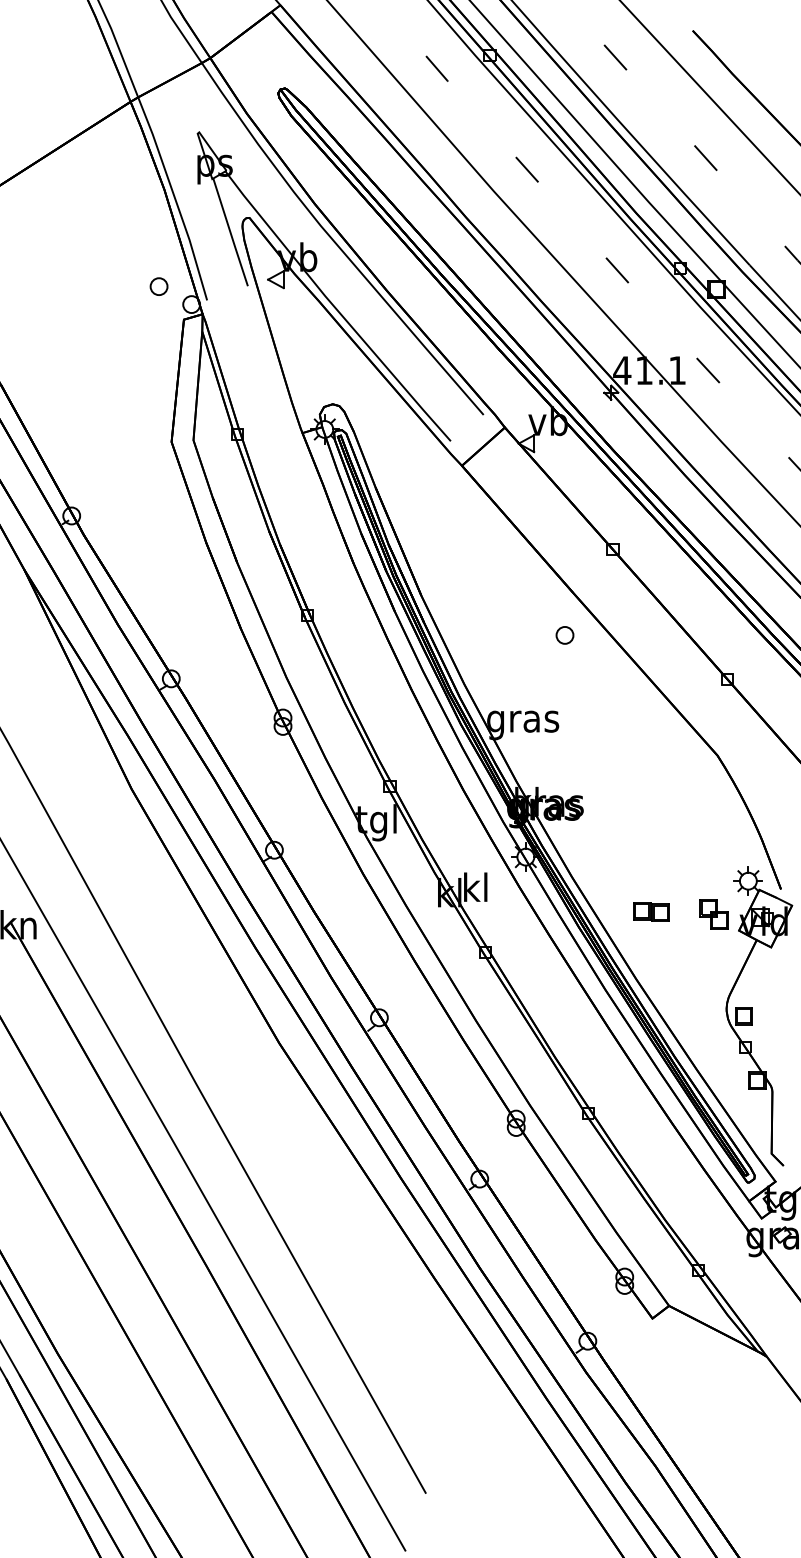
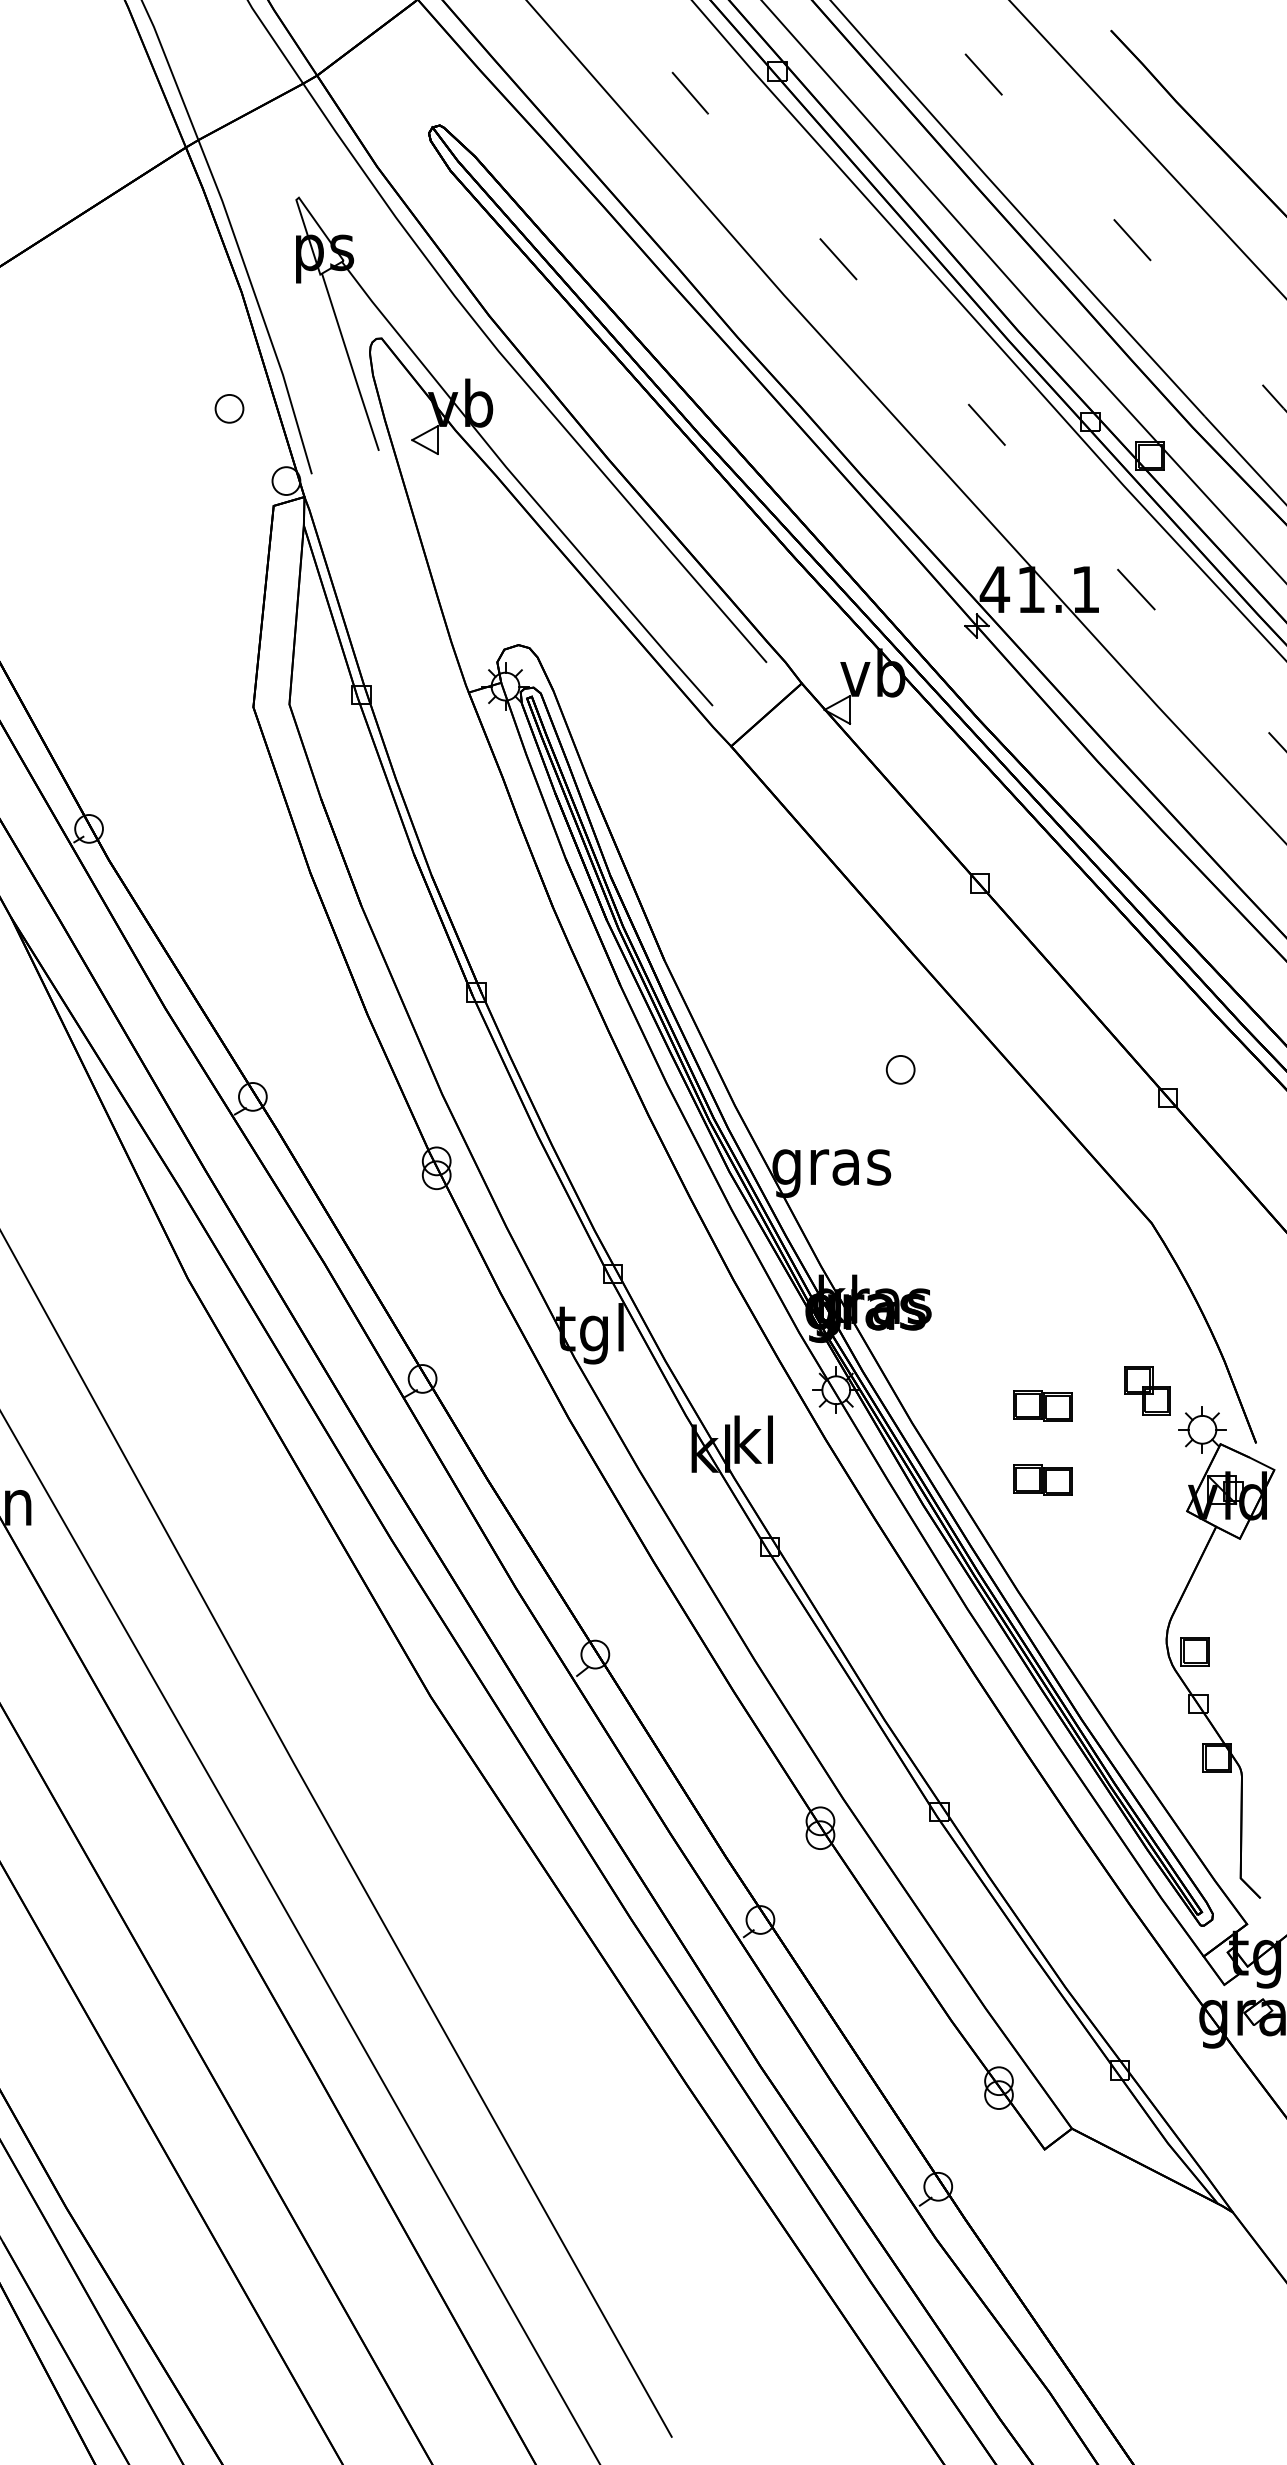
part: (158, 286) -> (228, 408), moved
part: (564, 635) -> (899, 1070), moved
part: (651, 866) -> (1043, 1405), added
part: (713, 914) -> (1146, 1390), moved

